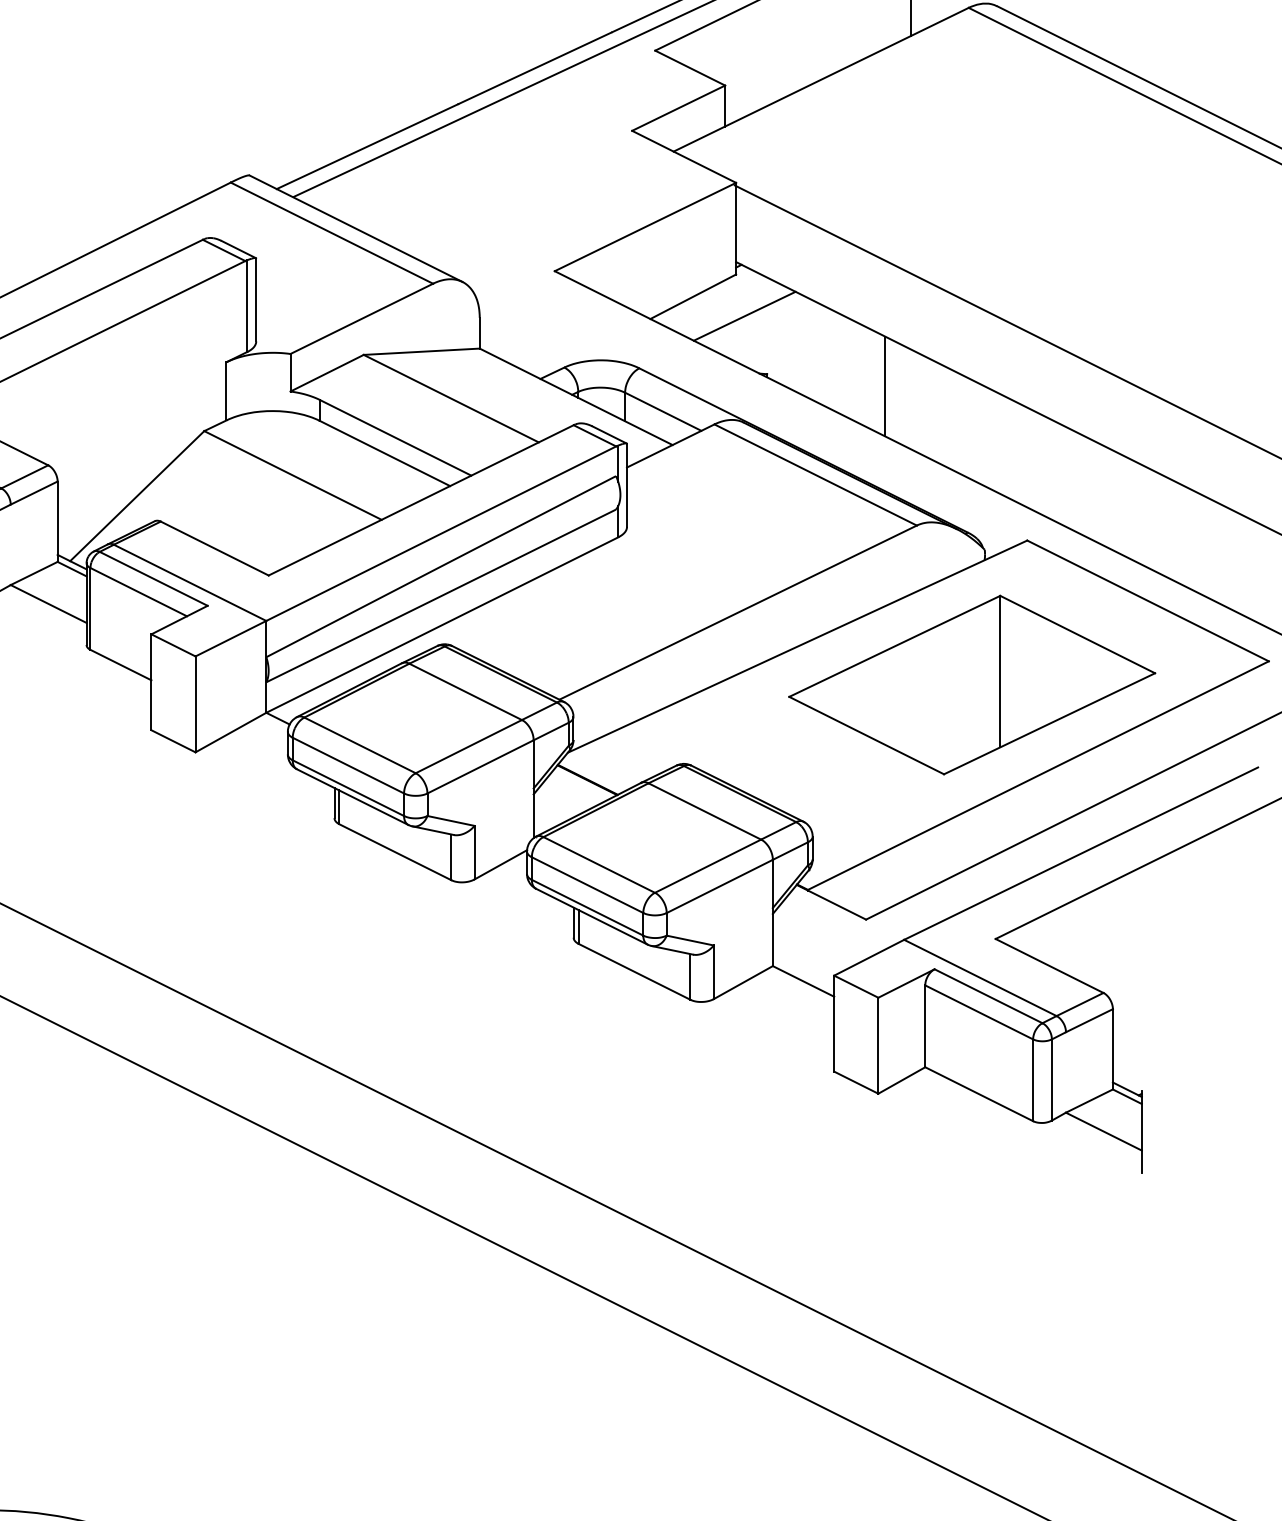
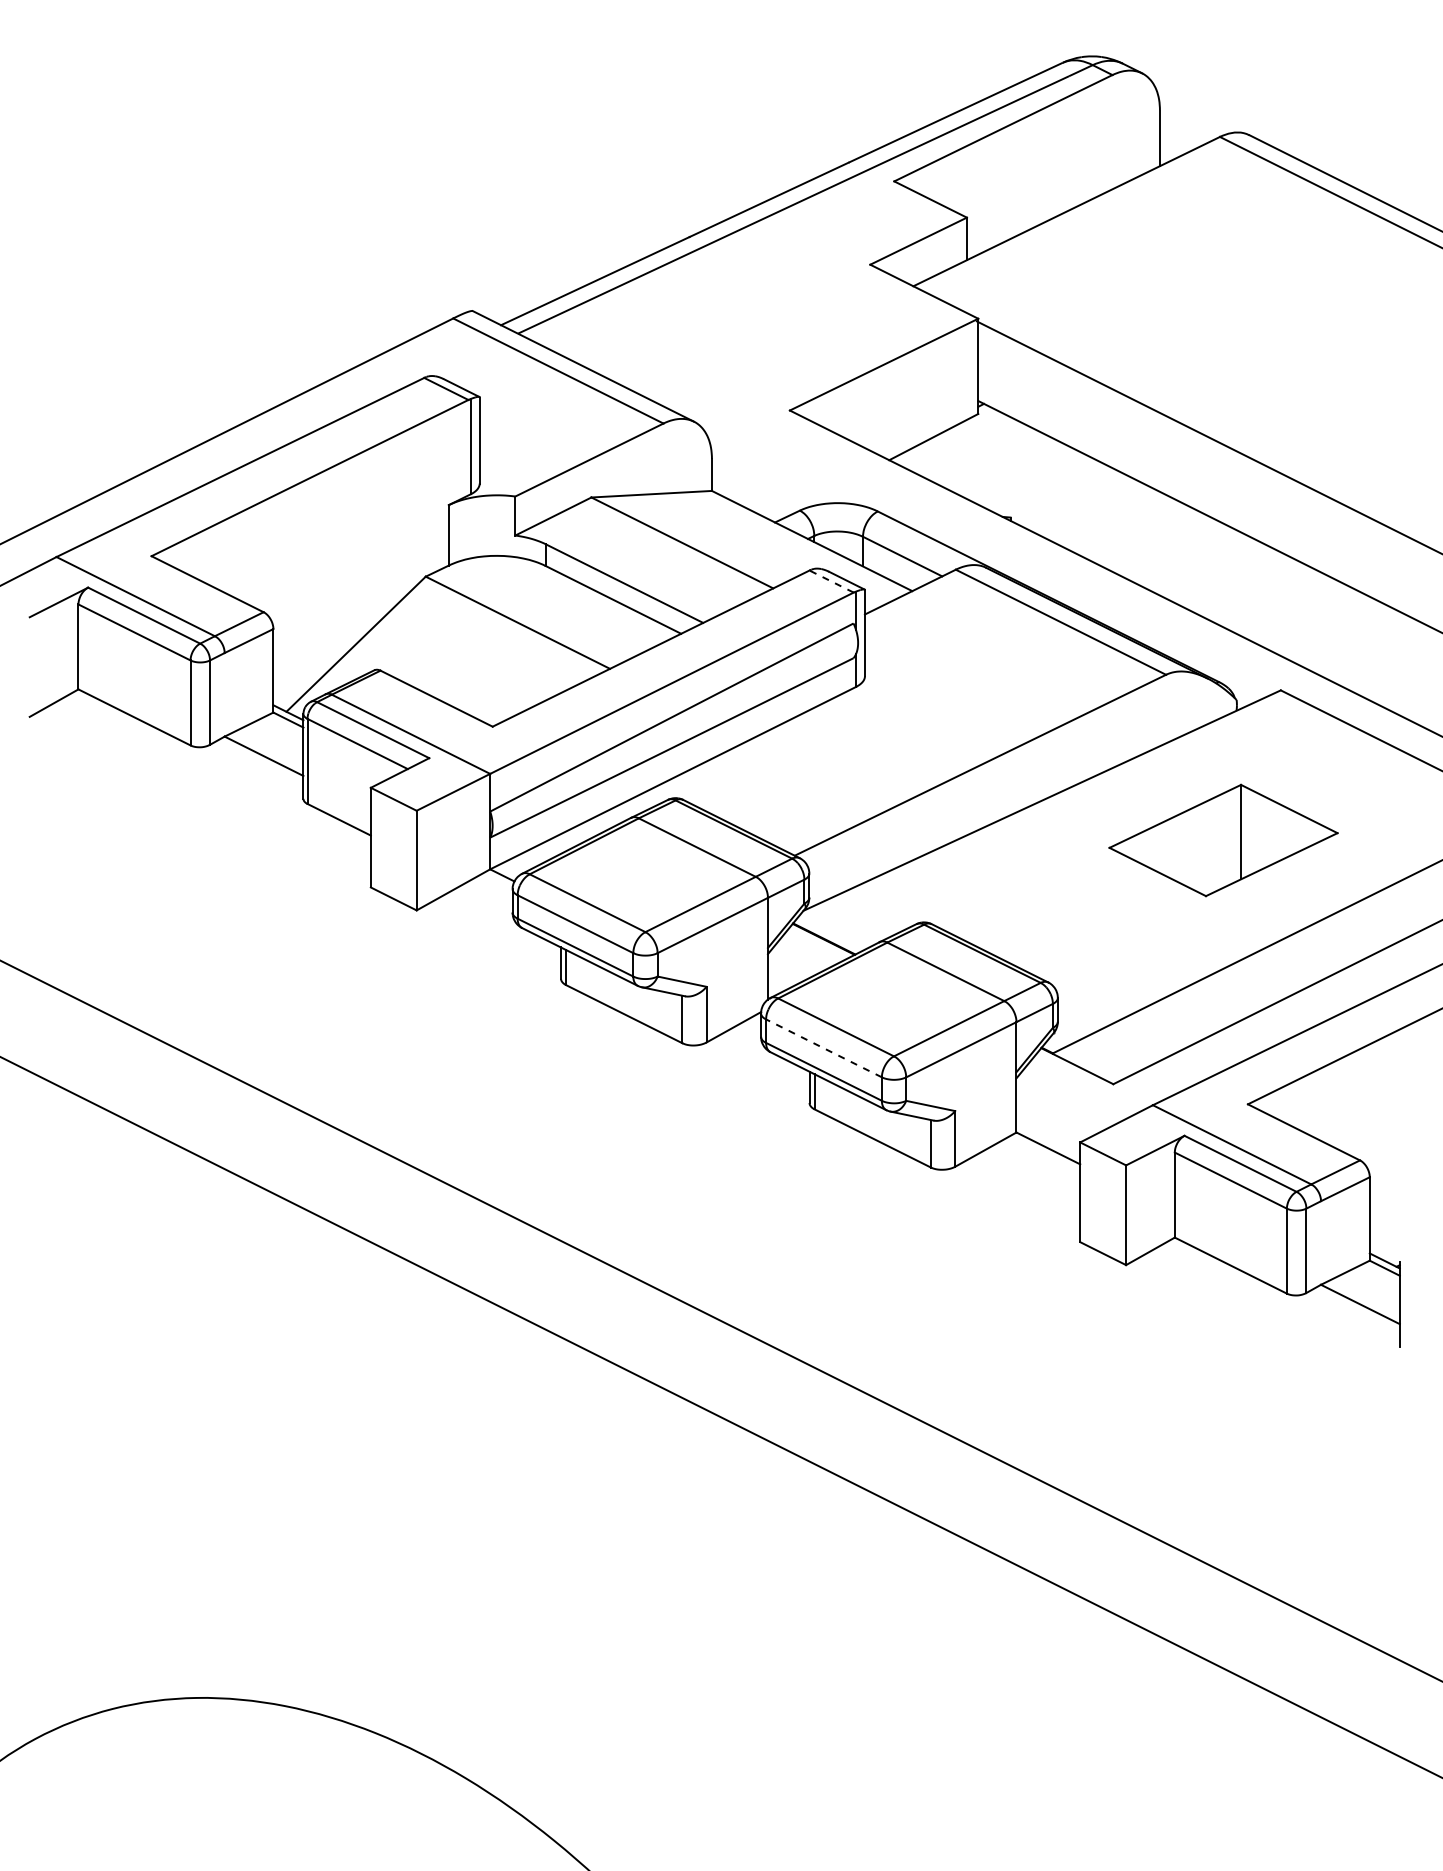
line: (744, 315) -> (987, 456), removed
line: (885, 386) -> (1133, 530), removed
line: (594, 435) -> (831, 581), solid -> dashed
part: (972, 685) -> (1223, 840), size x0.6
line: (588, 885) -> (824, 1048), solid -> dashed

